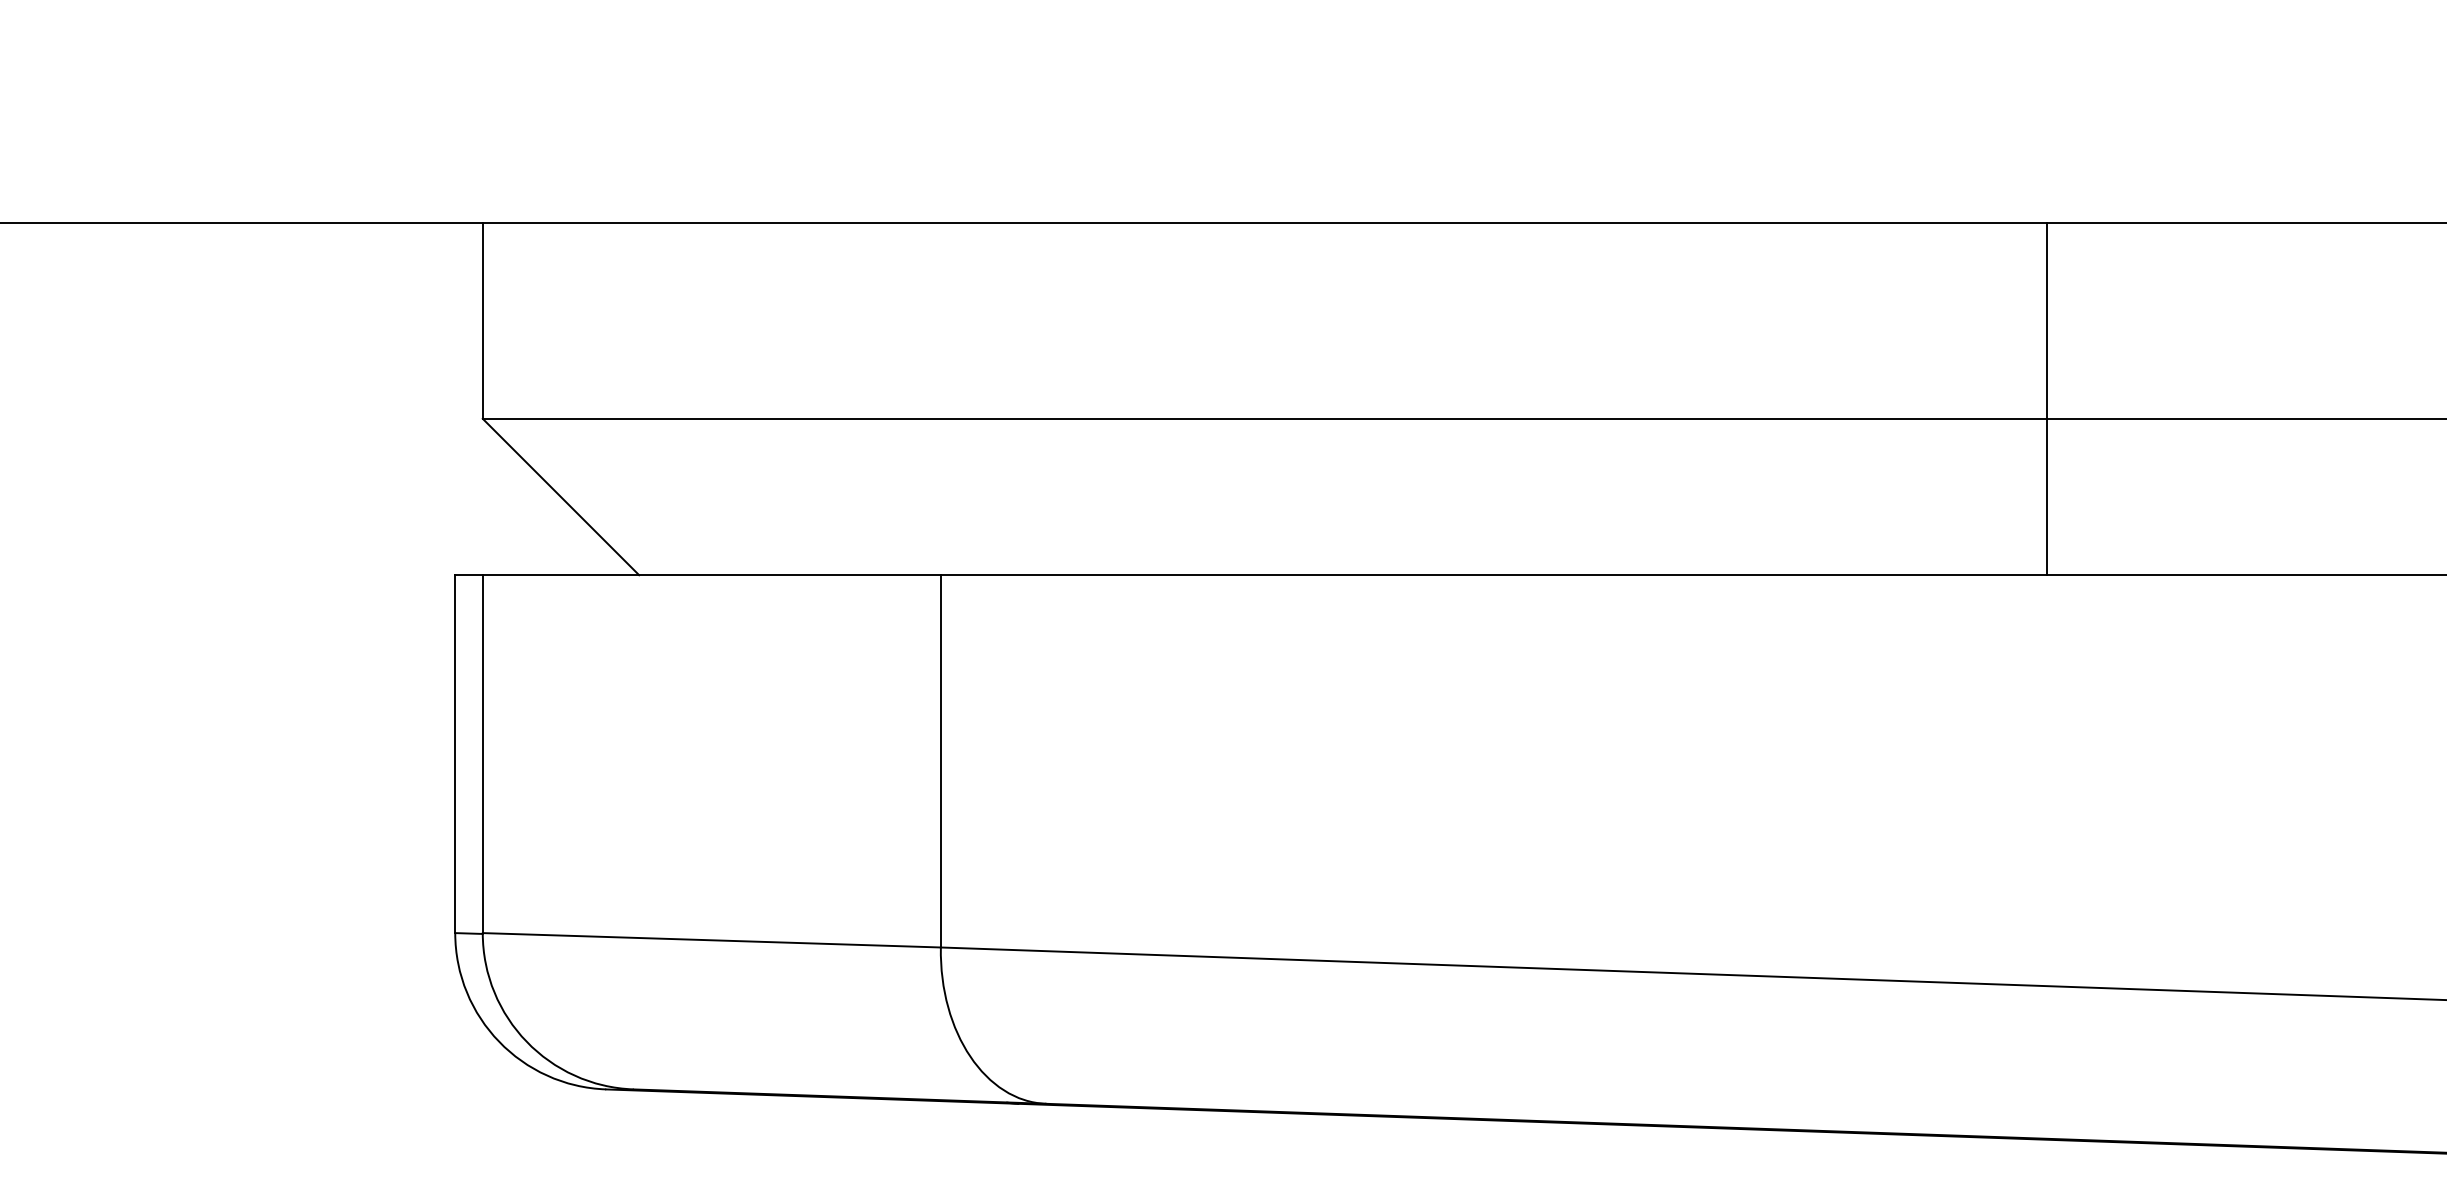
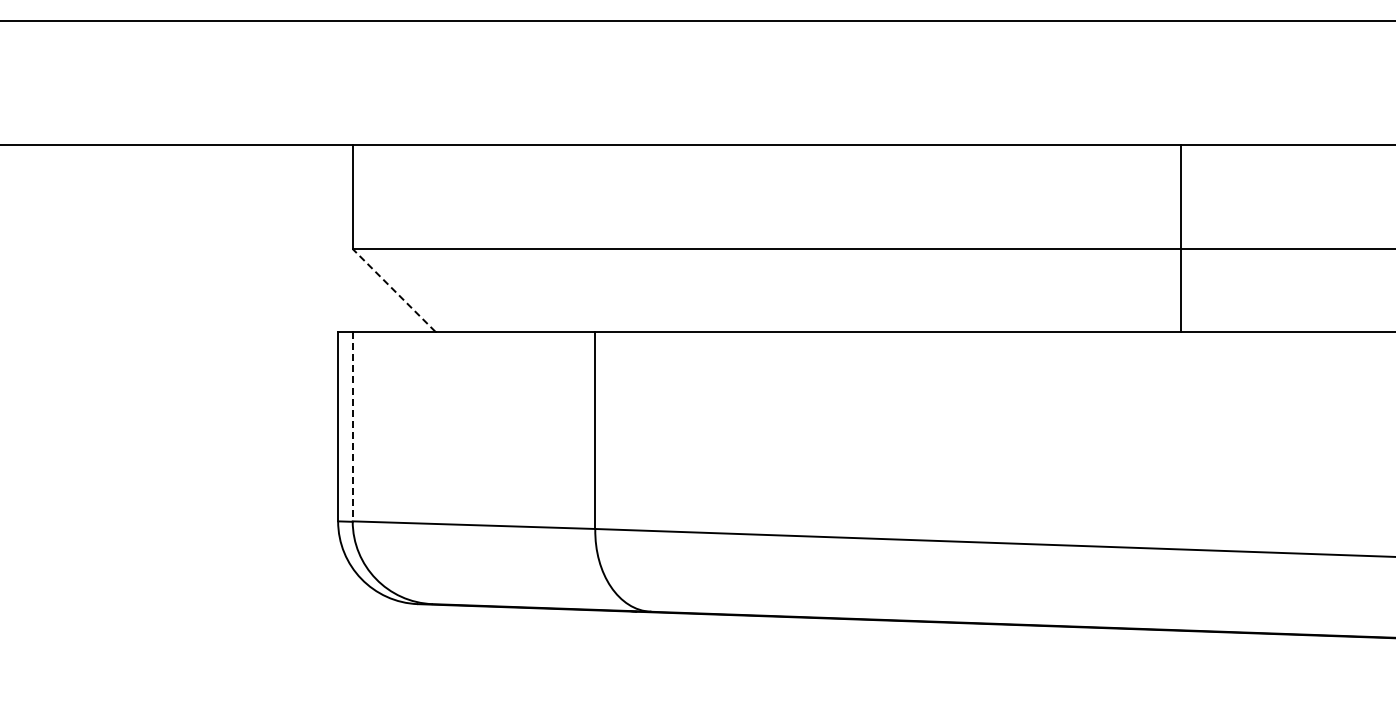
line: (561, 497) -> (394, 290), solid -> dashed
line: (482, 753) -> (352, 426), solid -> dashed

